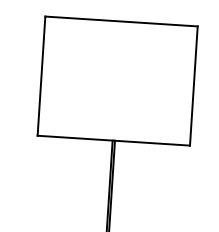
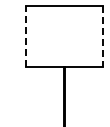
line: (42, 74) -> (26, 35), solid -> dashed
line: (192, 86) -> (102, 36), solid -> dashed

